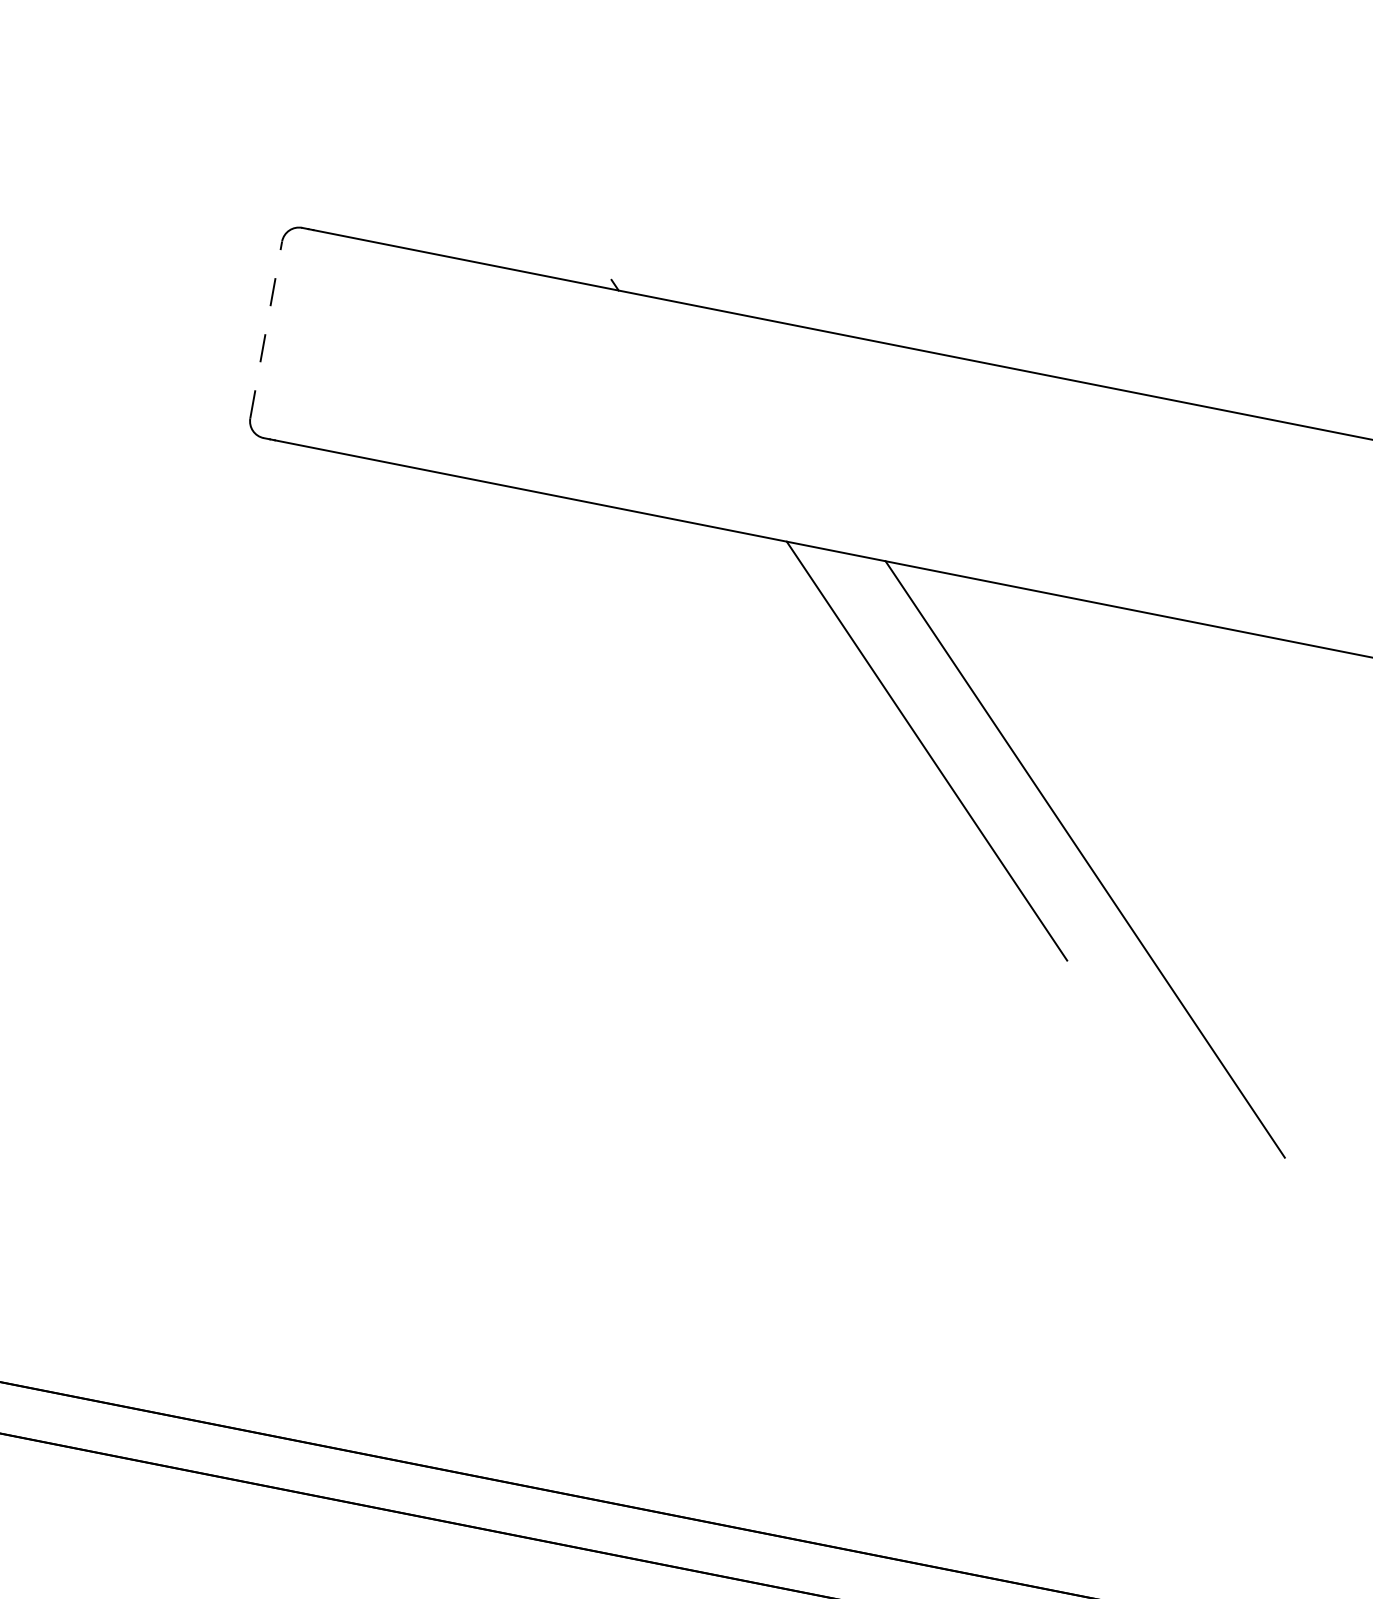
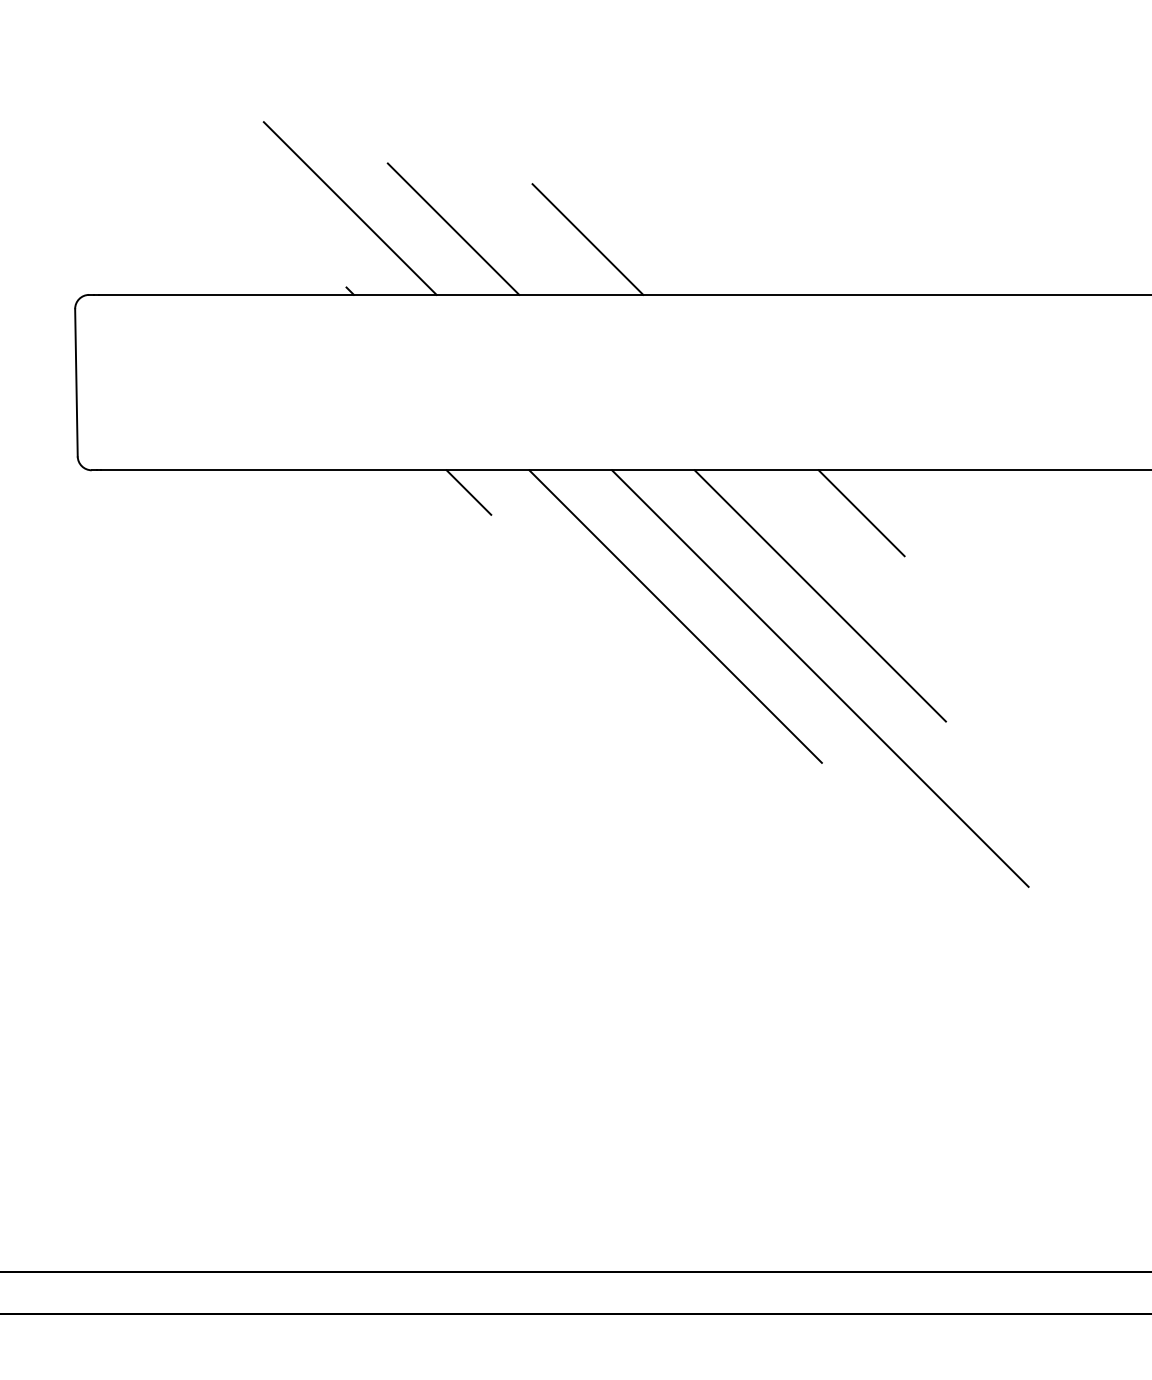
line: (633, 186) -> (349, 208), added
line: (753, 234) -> (453, 228), added
line: (910, 279) -> (587, 239), added
line: (266, 329) -> (76, 382), dashed -> solid
line: (708, 553) -> (468, 492), added
line: (1173, 671) -> (861, 513), added
line: (1103, 759) -> (819, 595), added

